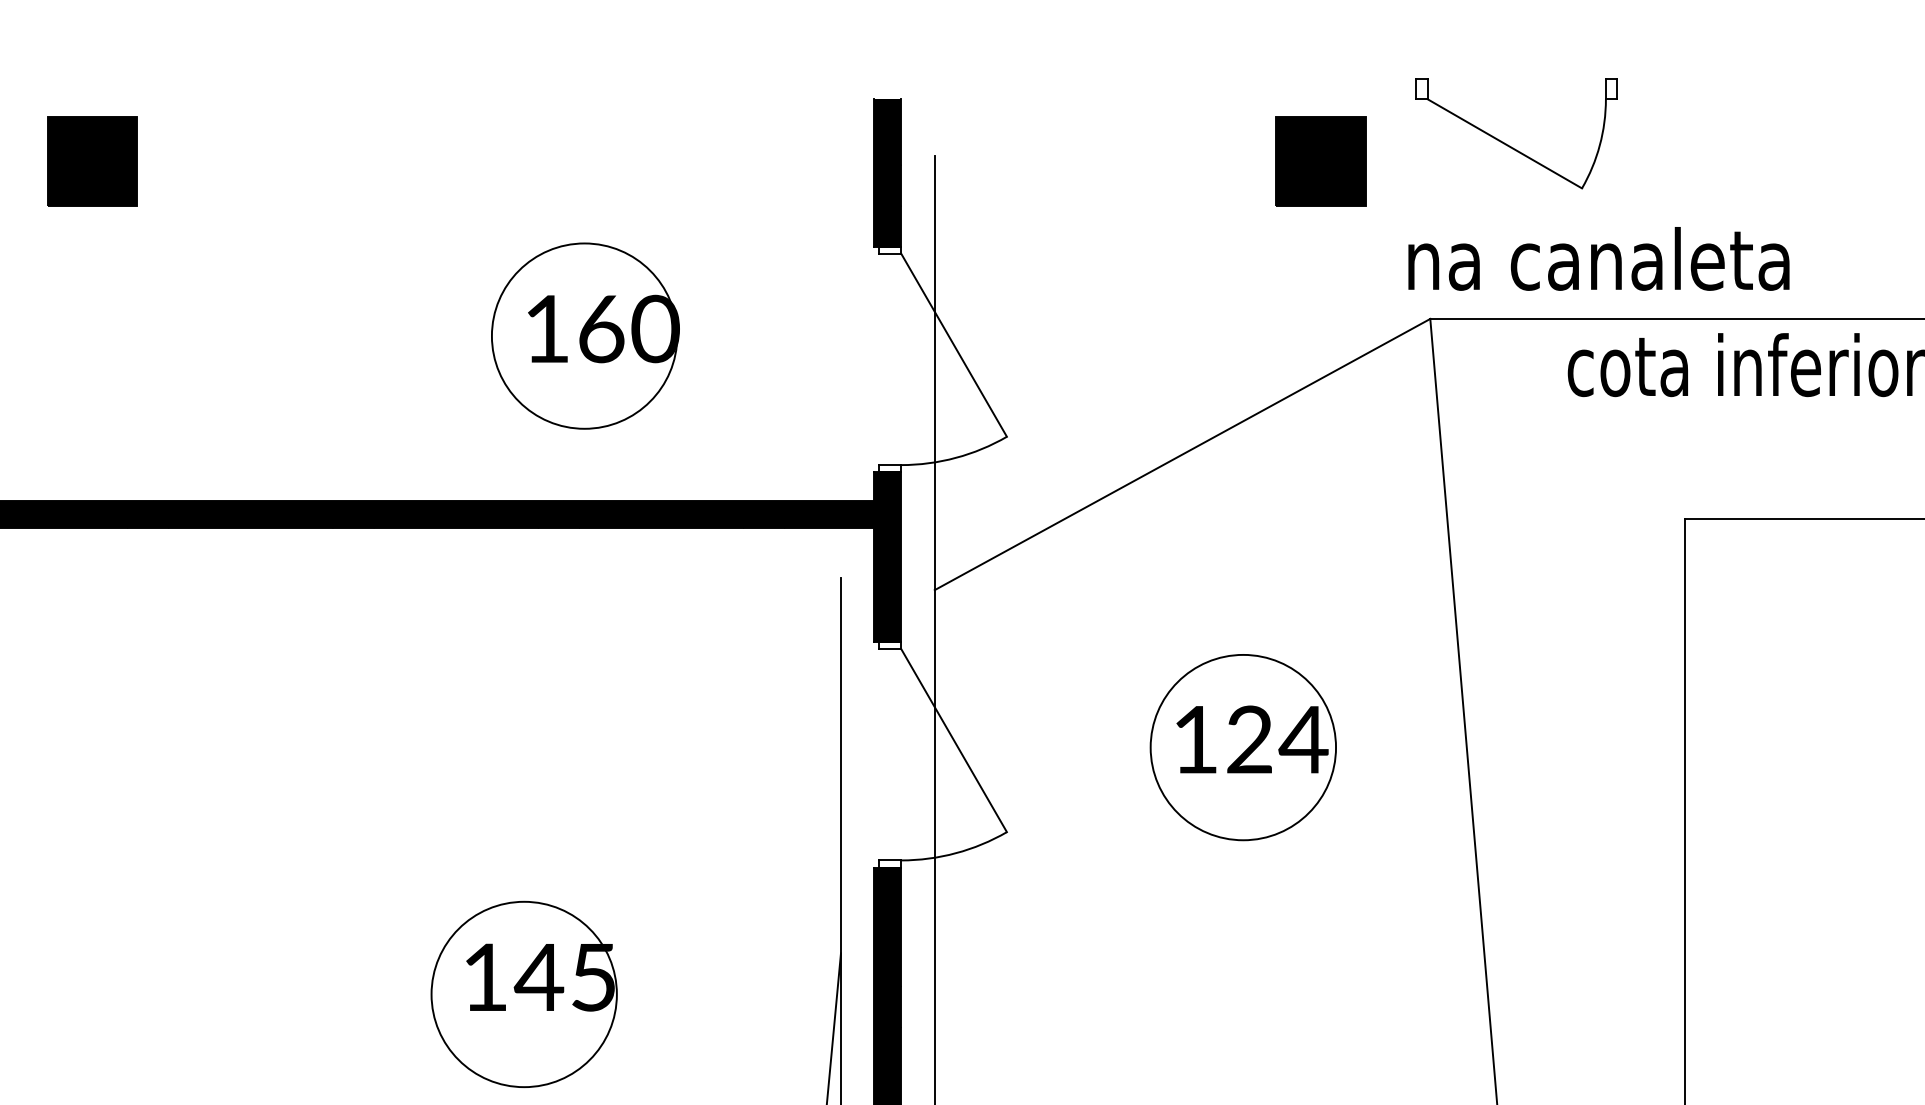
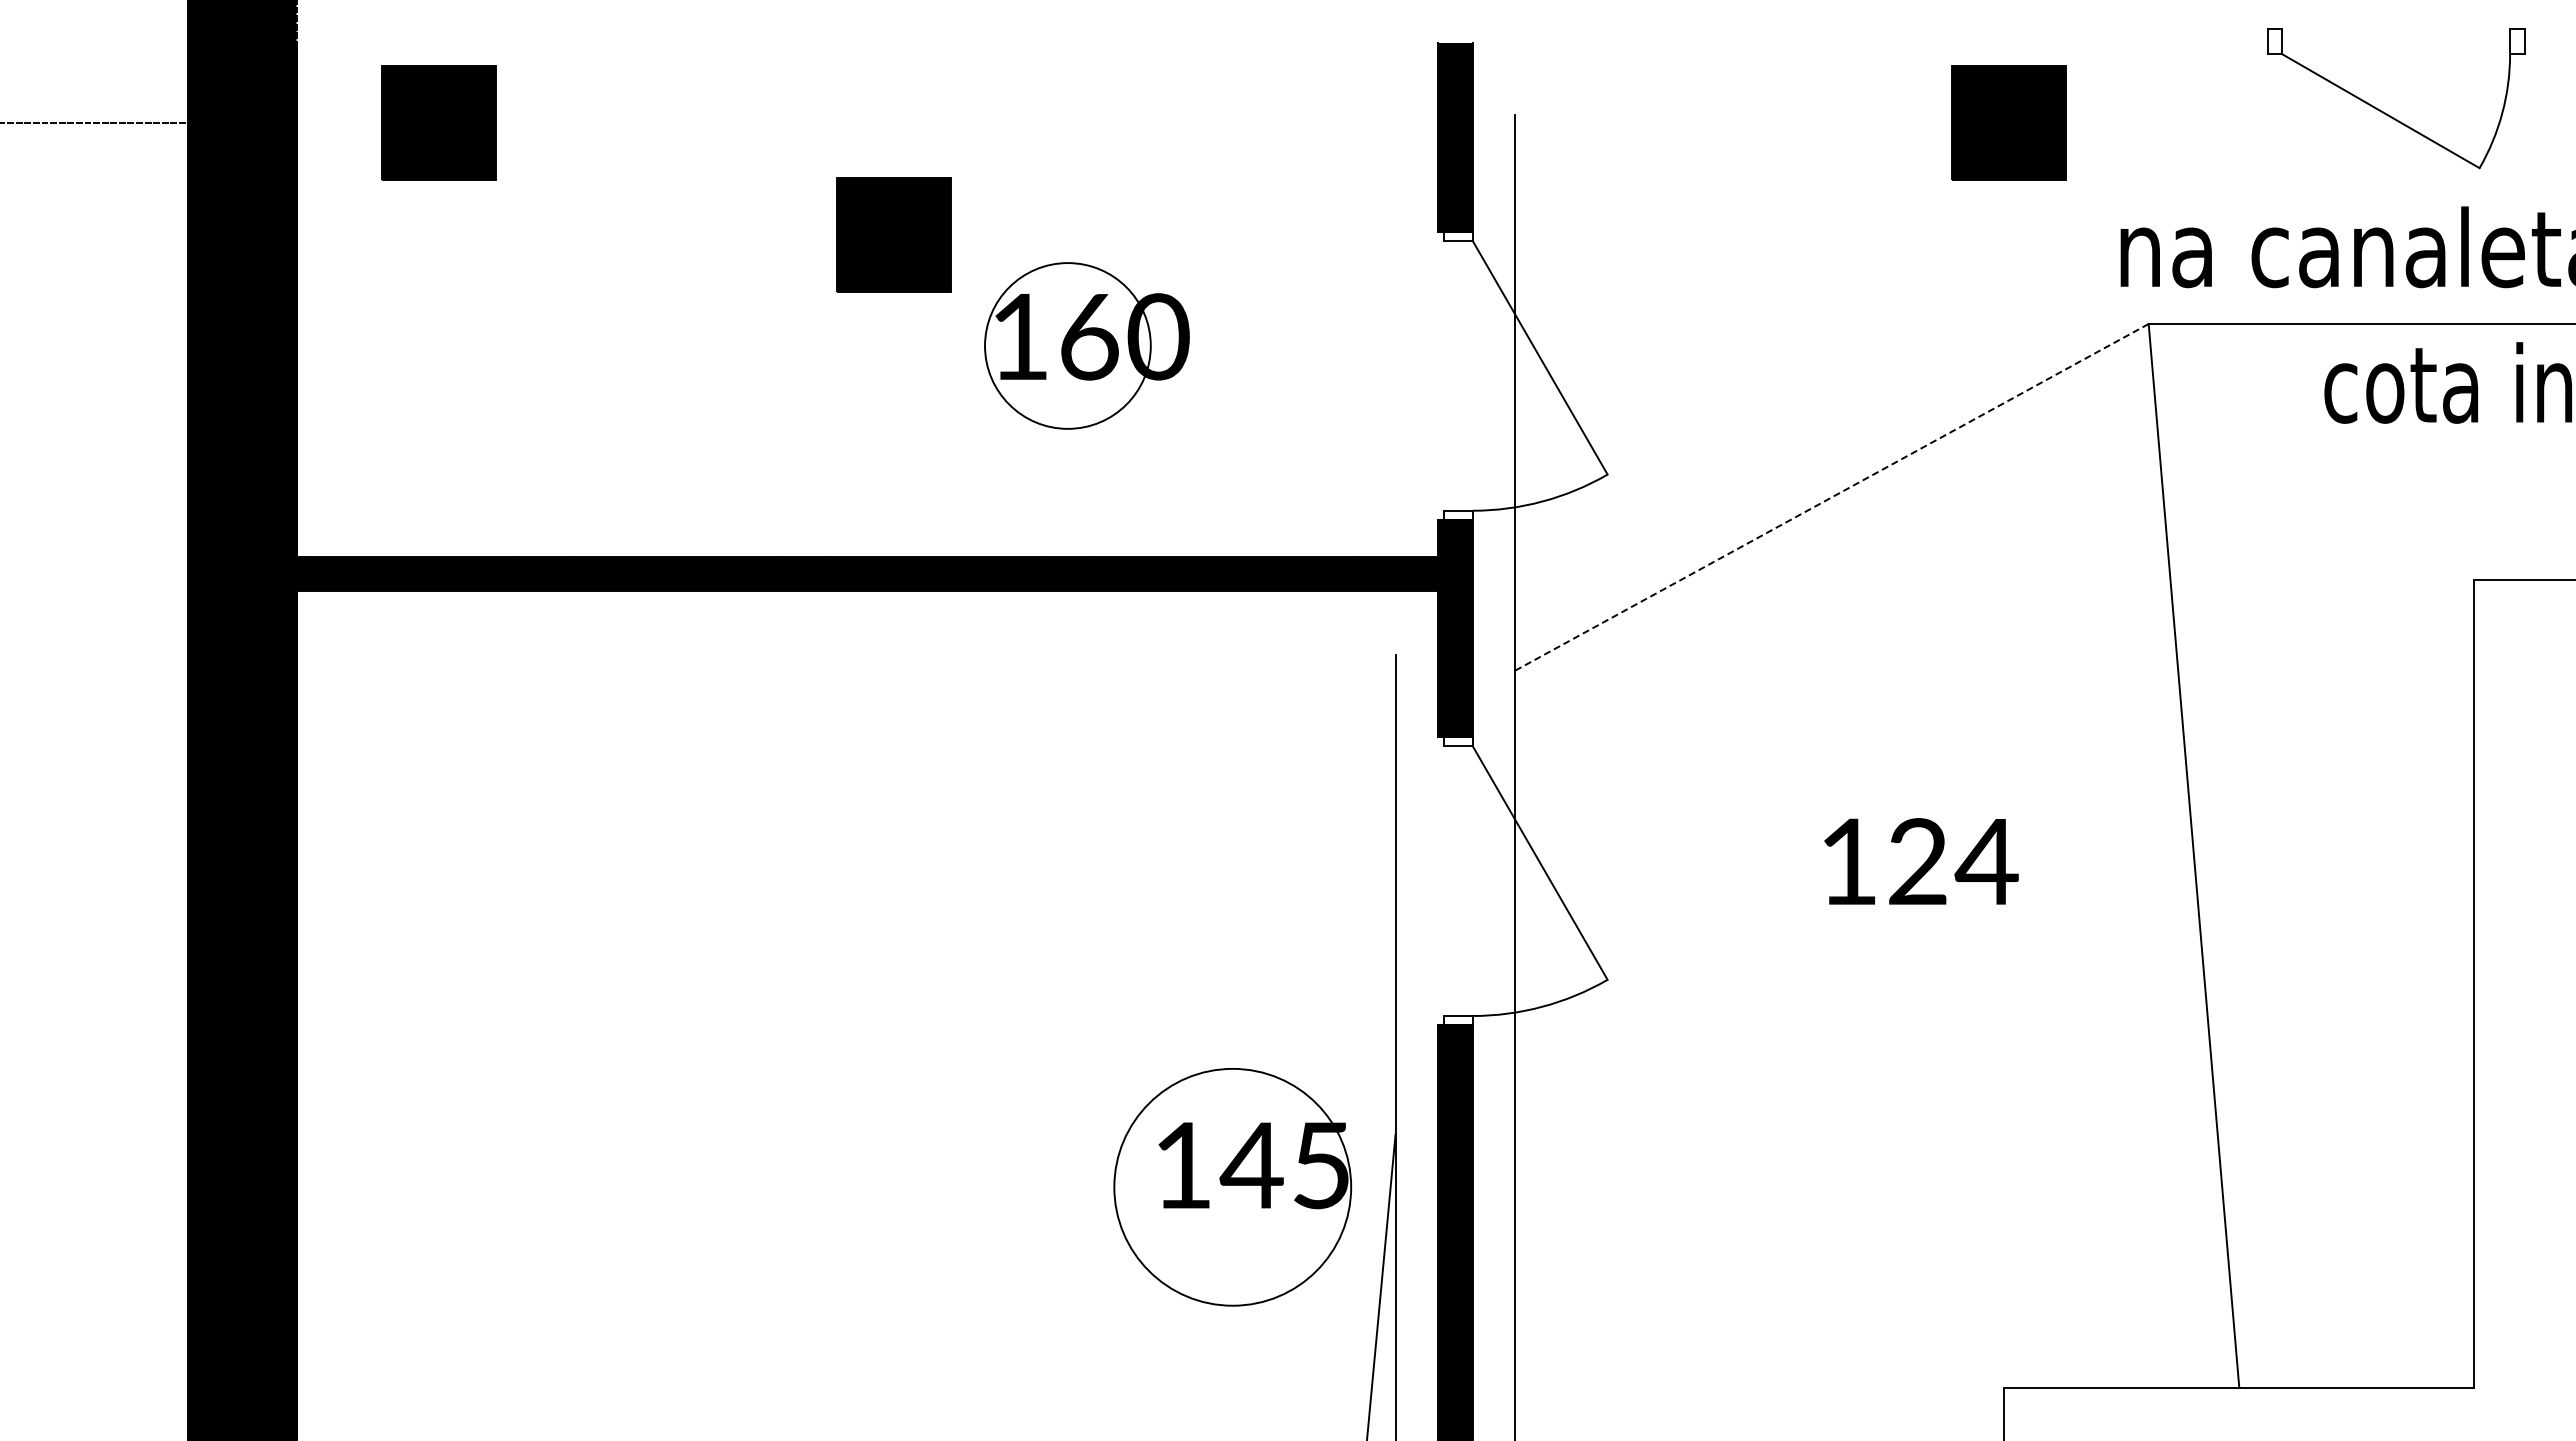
part: (1509, 145) -> (2387, 113), moved
part: (448, 248) -> (893, 234), added
circle: (584, 335) -> (1067, 345), size x0.7
line: (1182, 454) -> (1832, 497), solid -> dashed
circle: (1243, 747) -> (1909, 871), removed
part: (524, 994) -> (1232, 1187), moved

